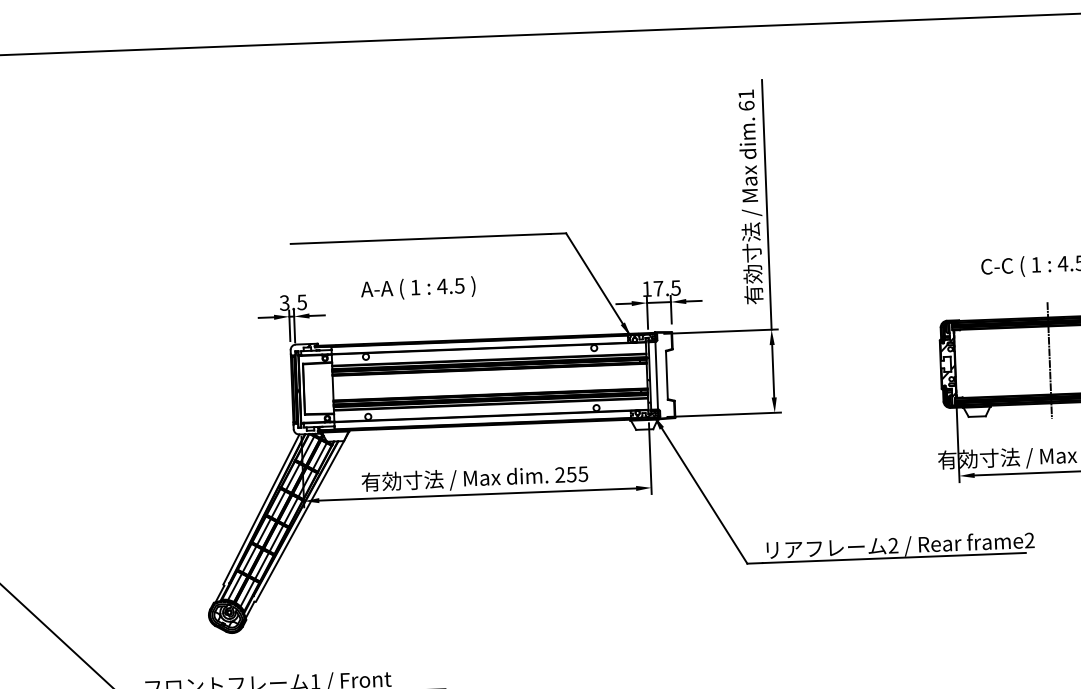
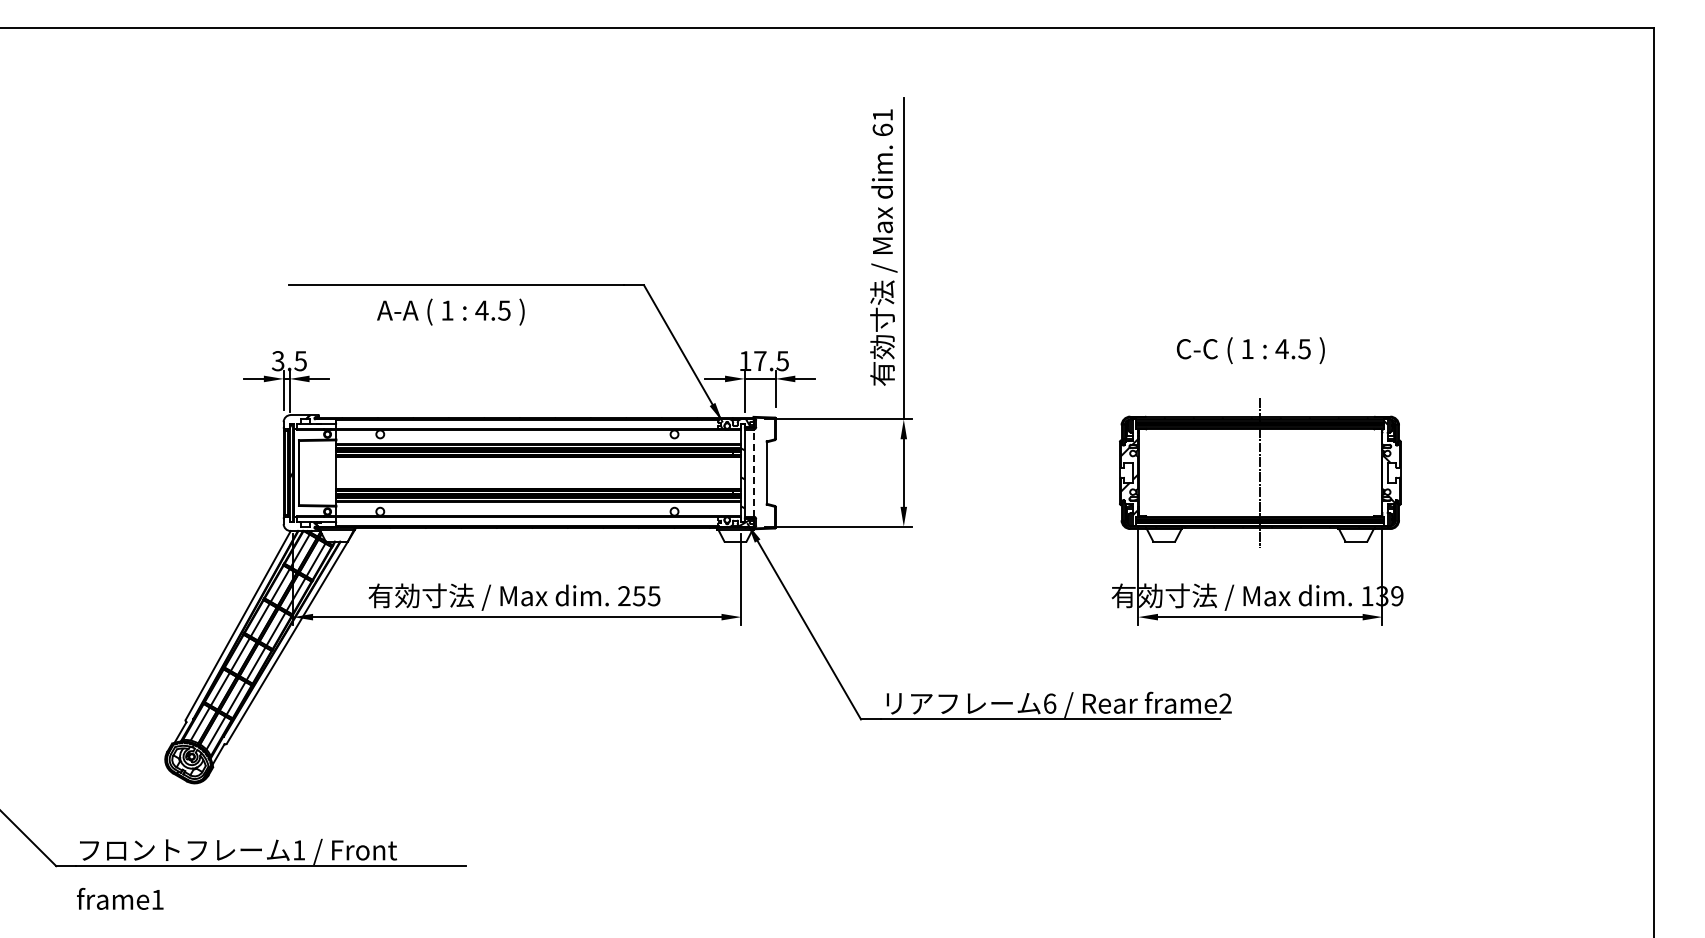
text: (417, 288) -> (450, 311), moved
line: (656, 375) -> (753, 472), solid -> dashed
text: (893, 545) -> (1049, 703), 2 -> 6

